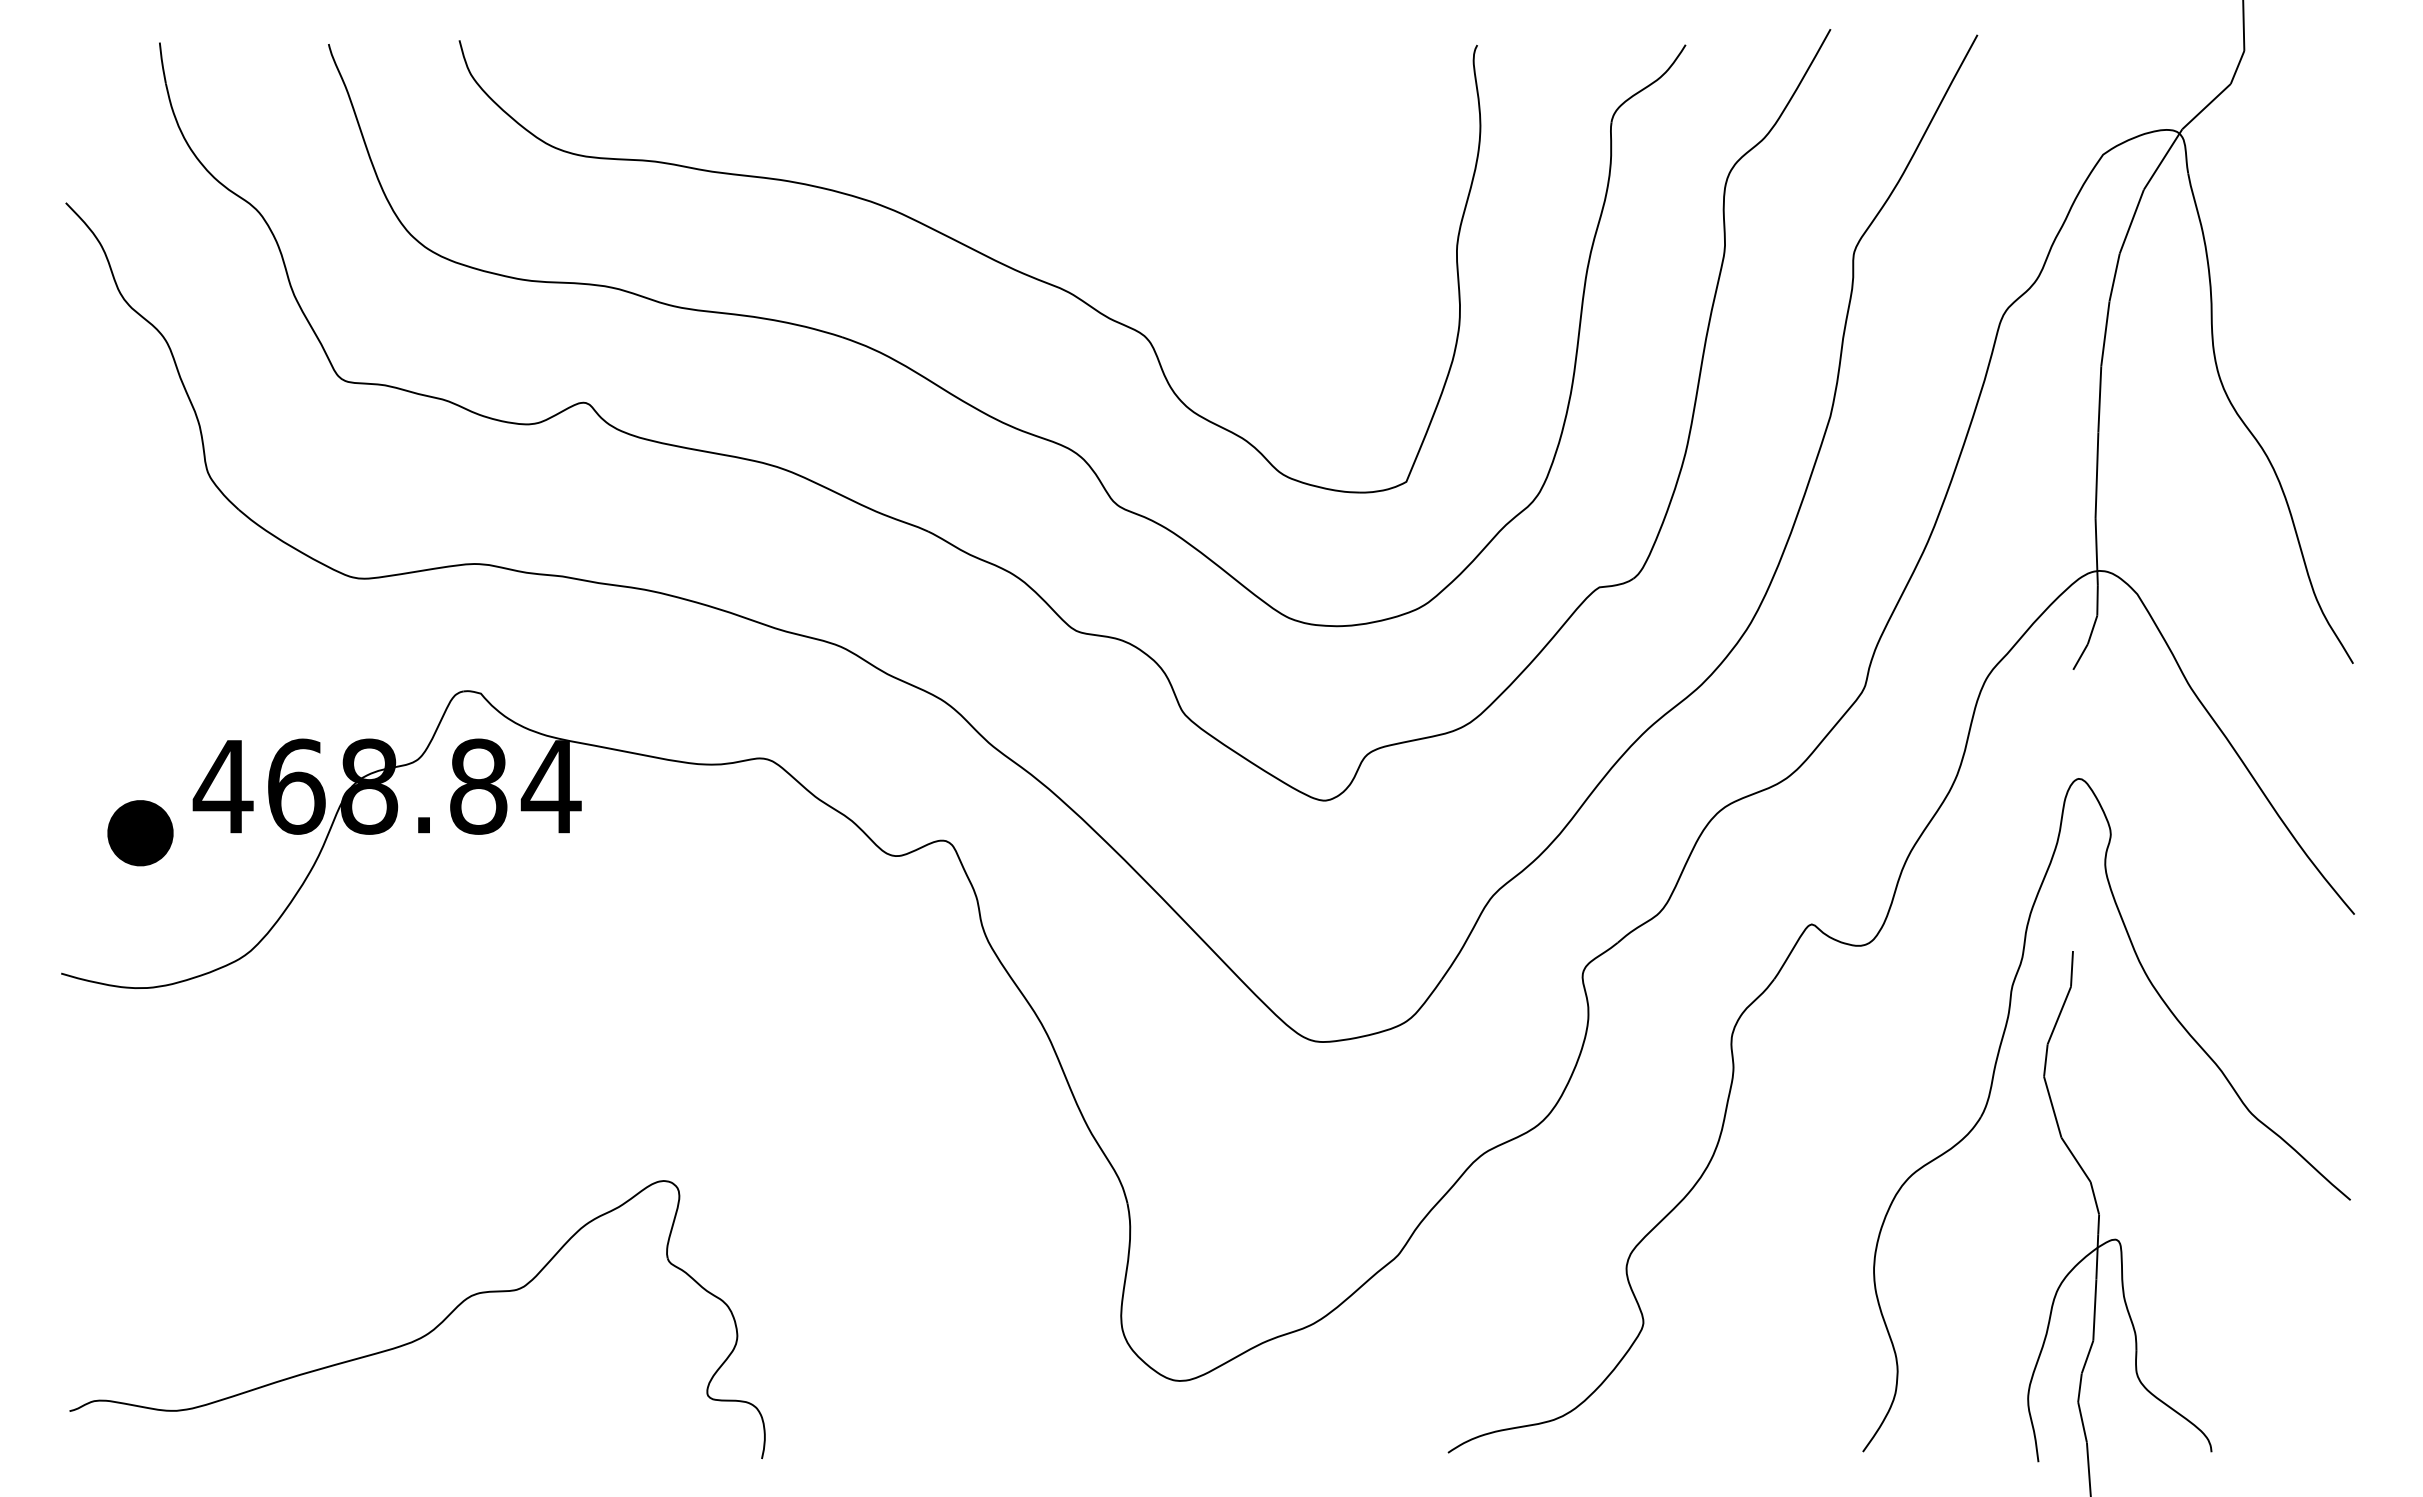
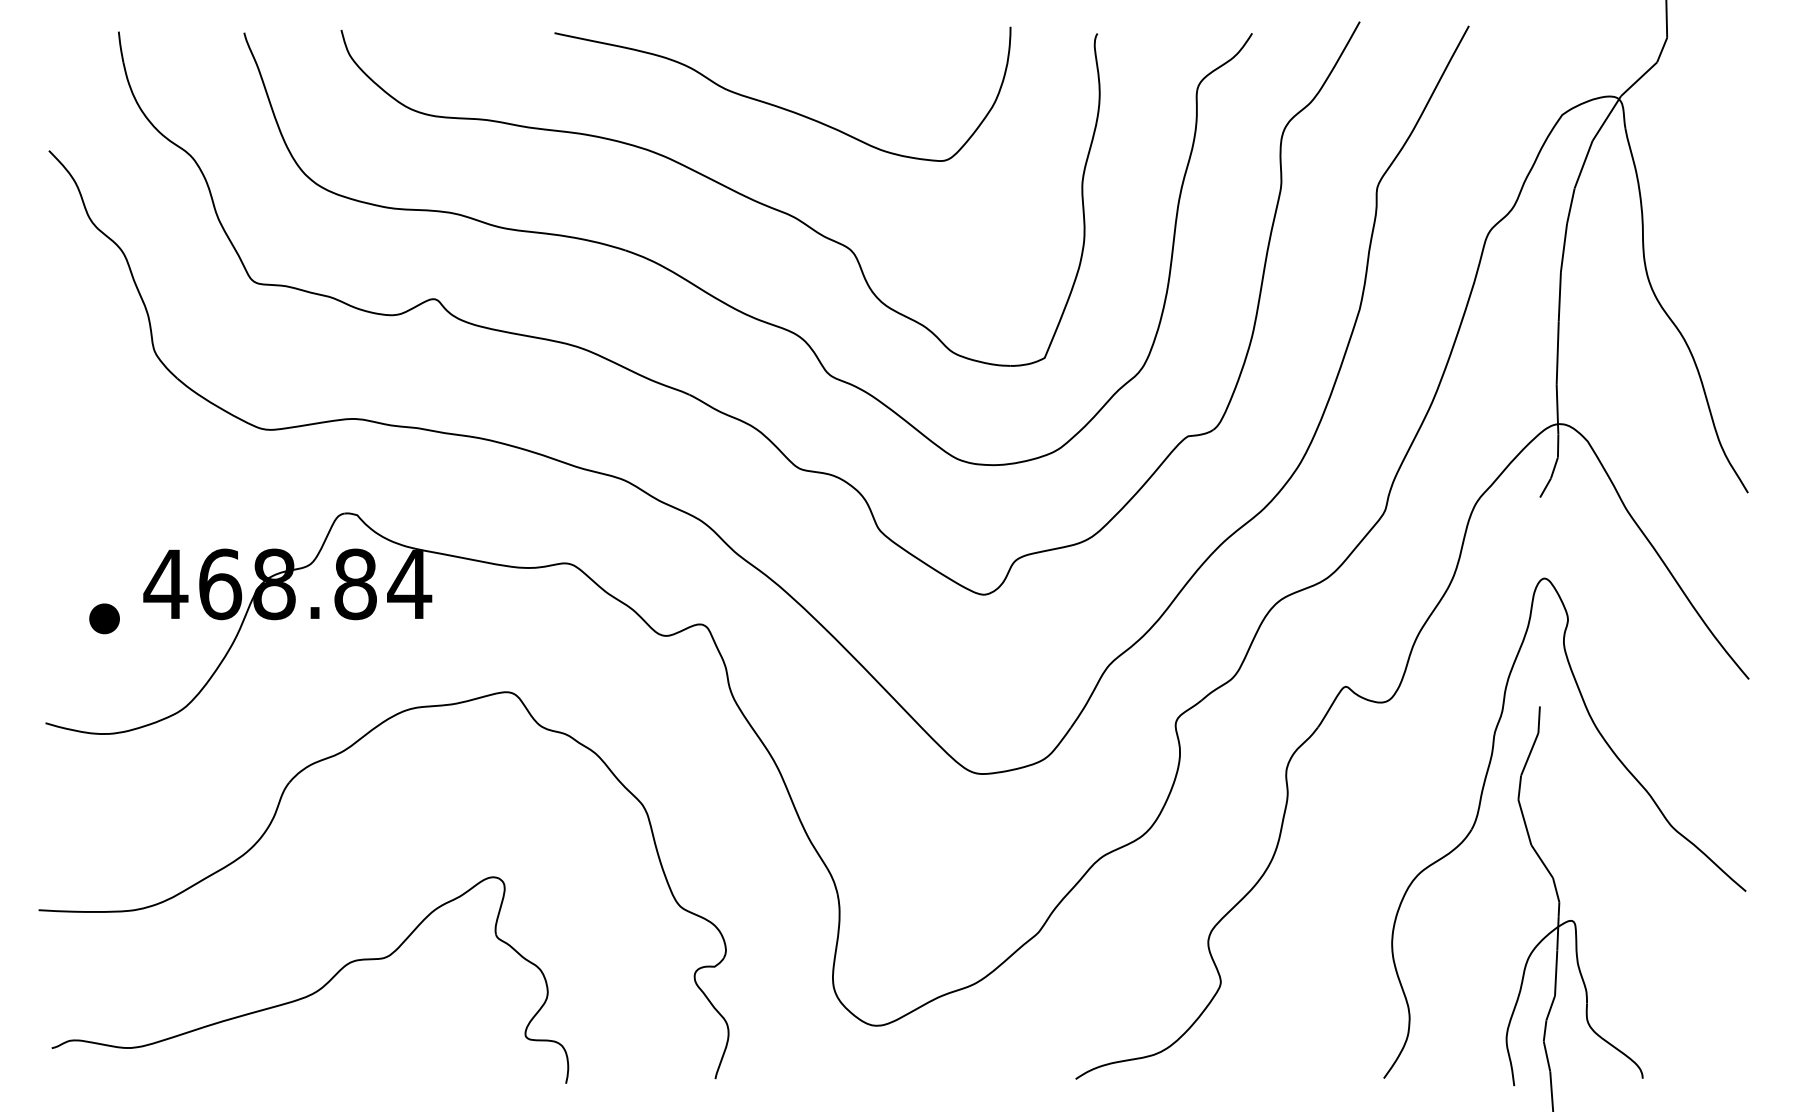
curve: (1046, 142) -> (777, 105), added
part: (140, 832) -> (104, 618), size x0.62
part: (364, 1110) -> (270, 824), added

